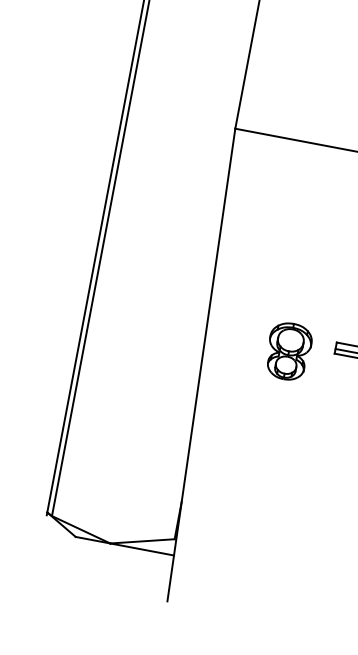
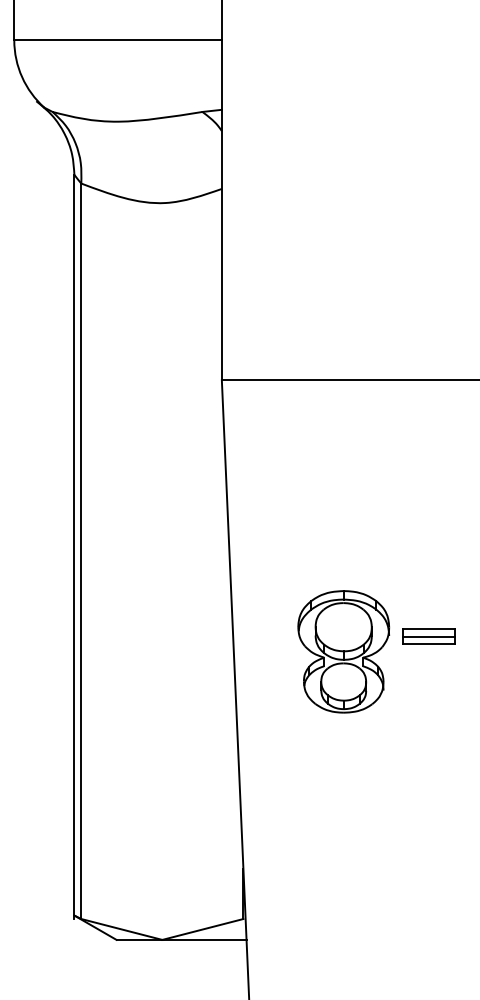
part: (288, 351) -> (343, 651), size x1.67

